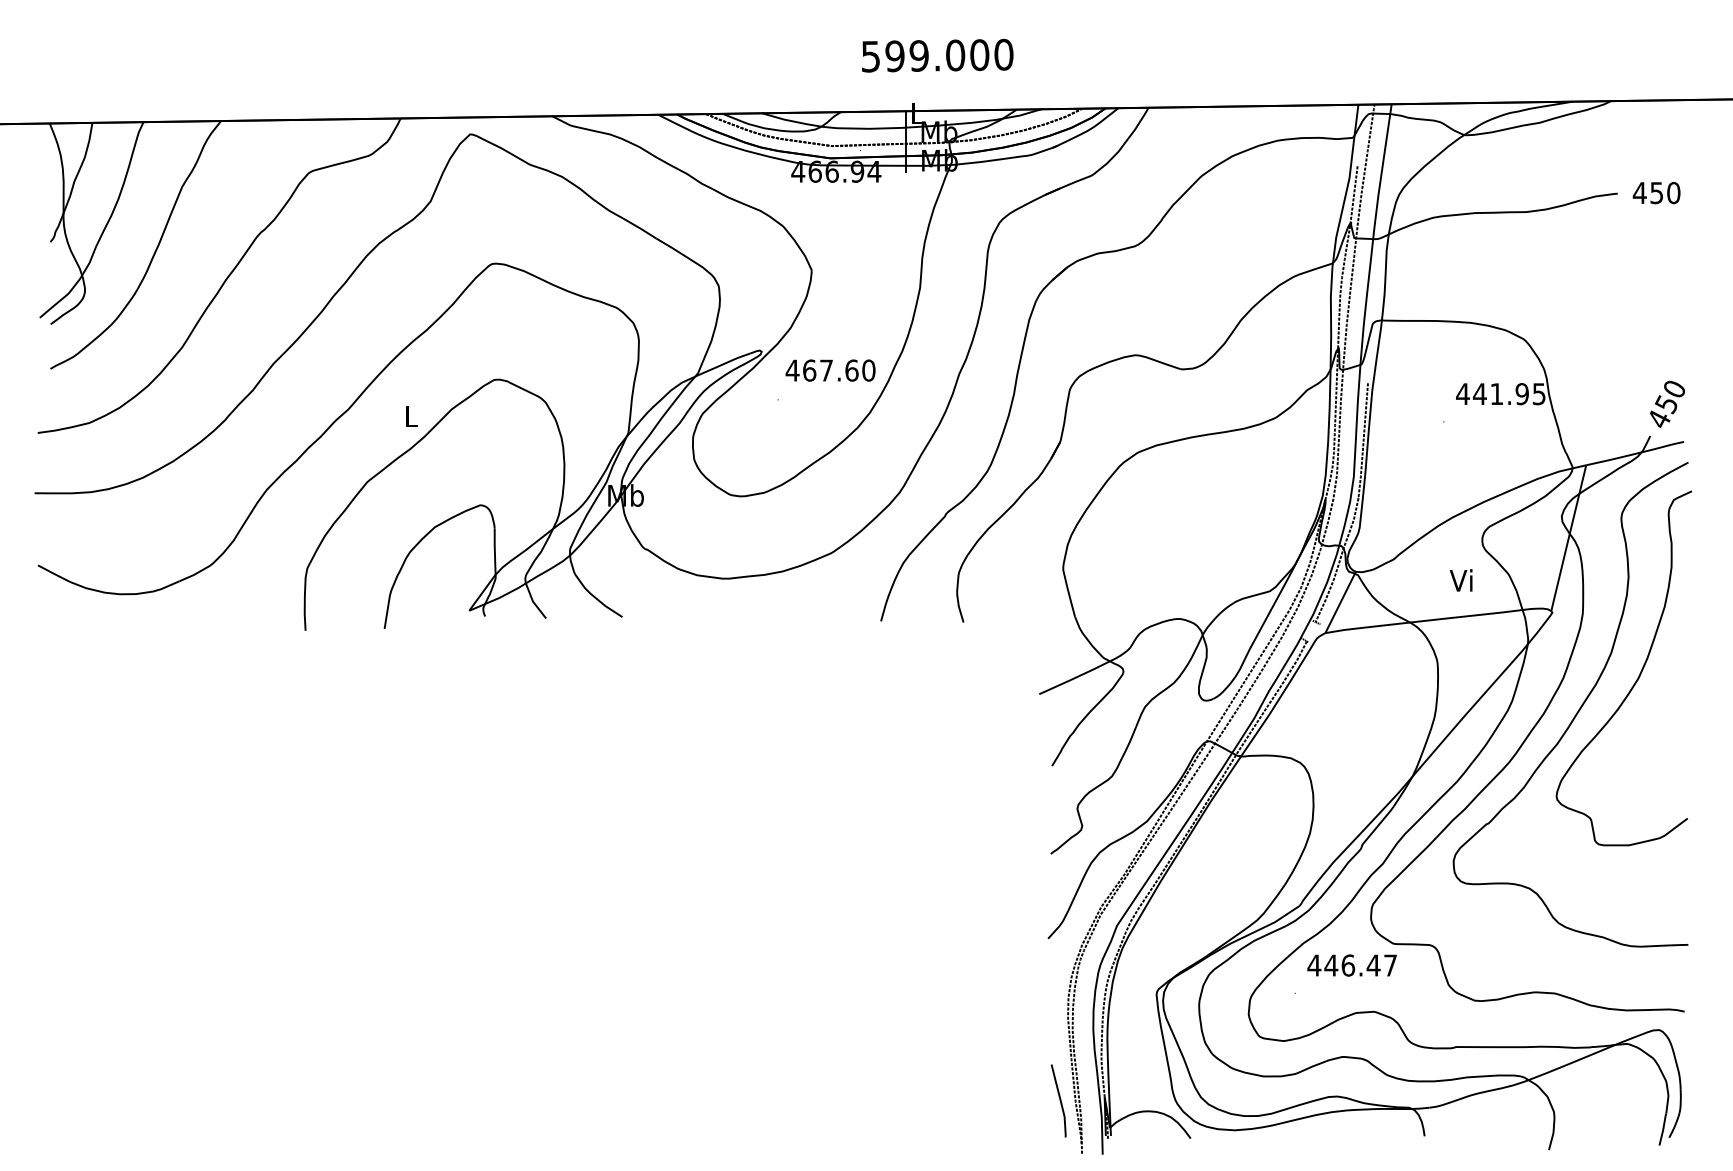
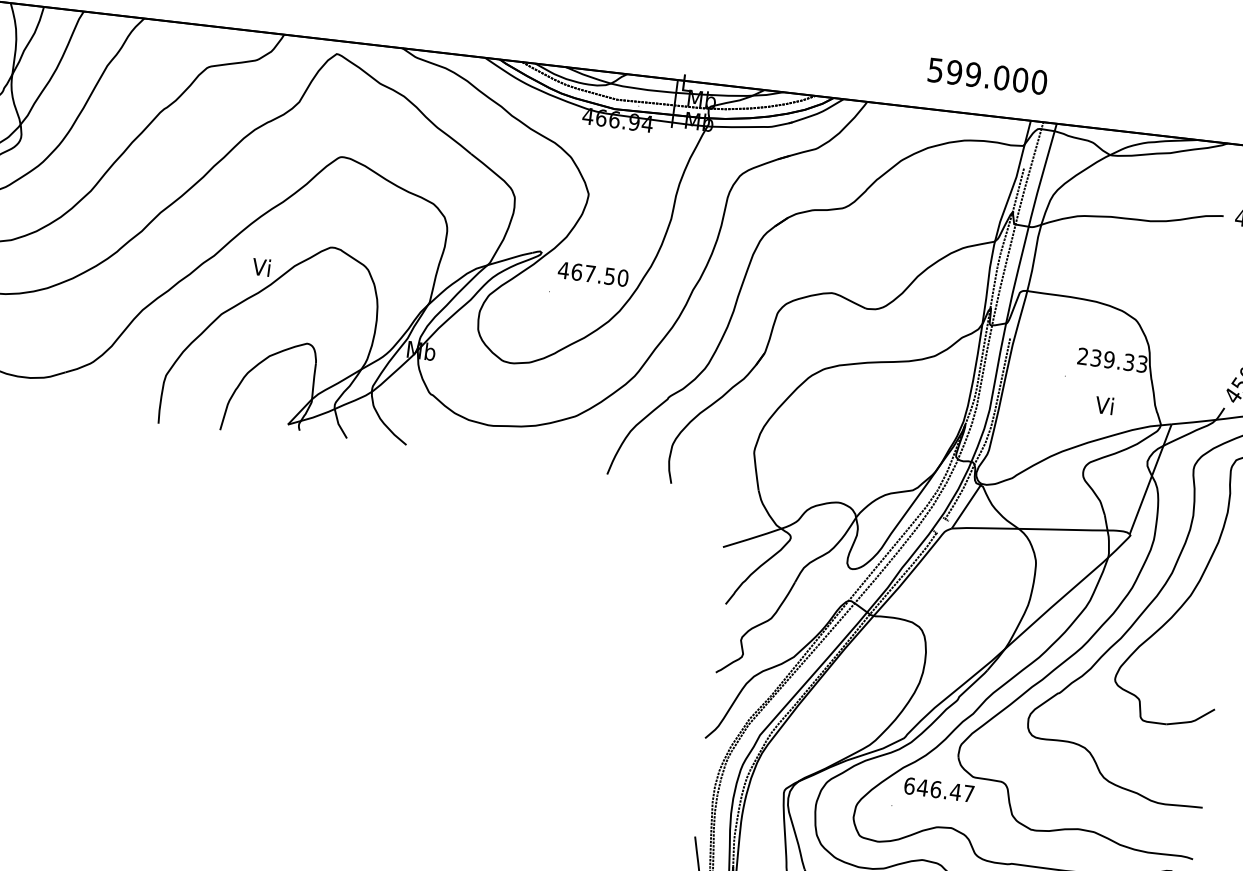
text: (937, 55) -> (987, 76), moved
text: (851, 370) -> (609, 276), 467.60 -> 467.50
text: (1500, 394) -> (1112, 360), 441.95 -> 239.33
text: (409, 415) -> (261, 266), L -> Vi
text: (1460, 580) -> (1103, 405), moved
text: (1314, 965) -> (909, 786), 446.47 -> 646.47

